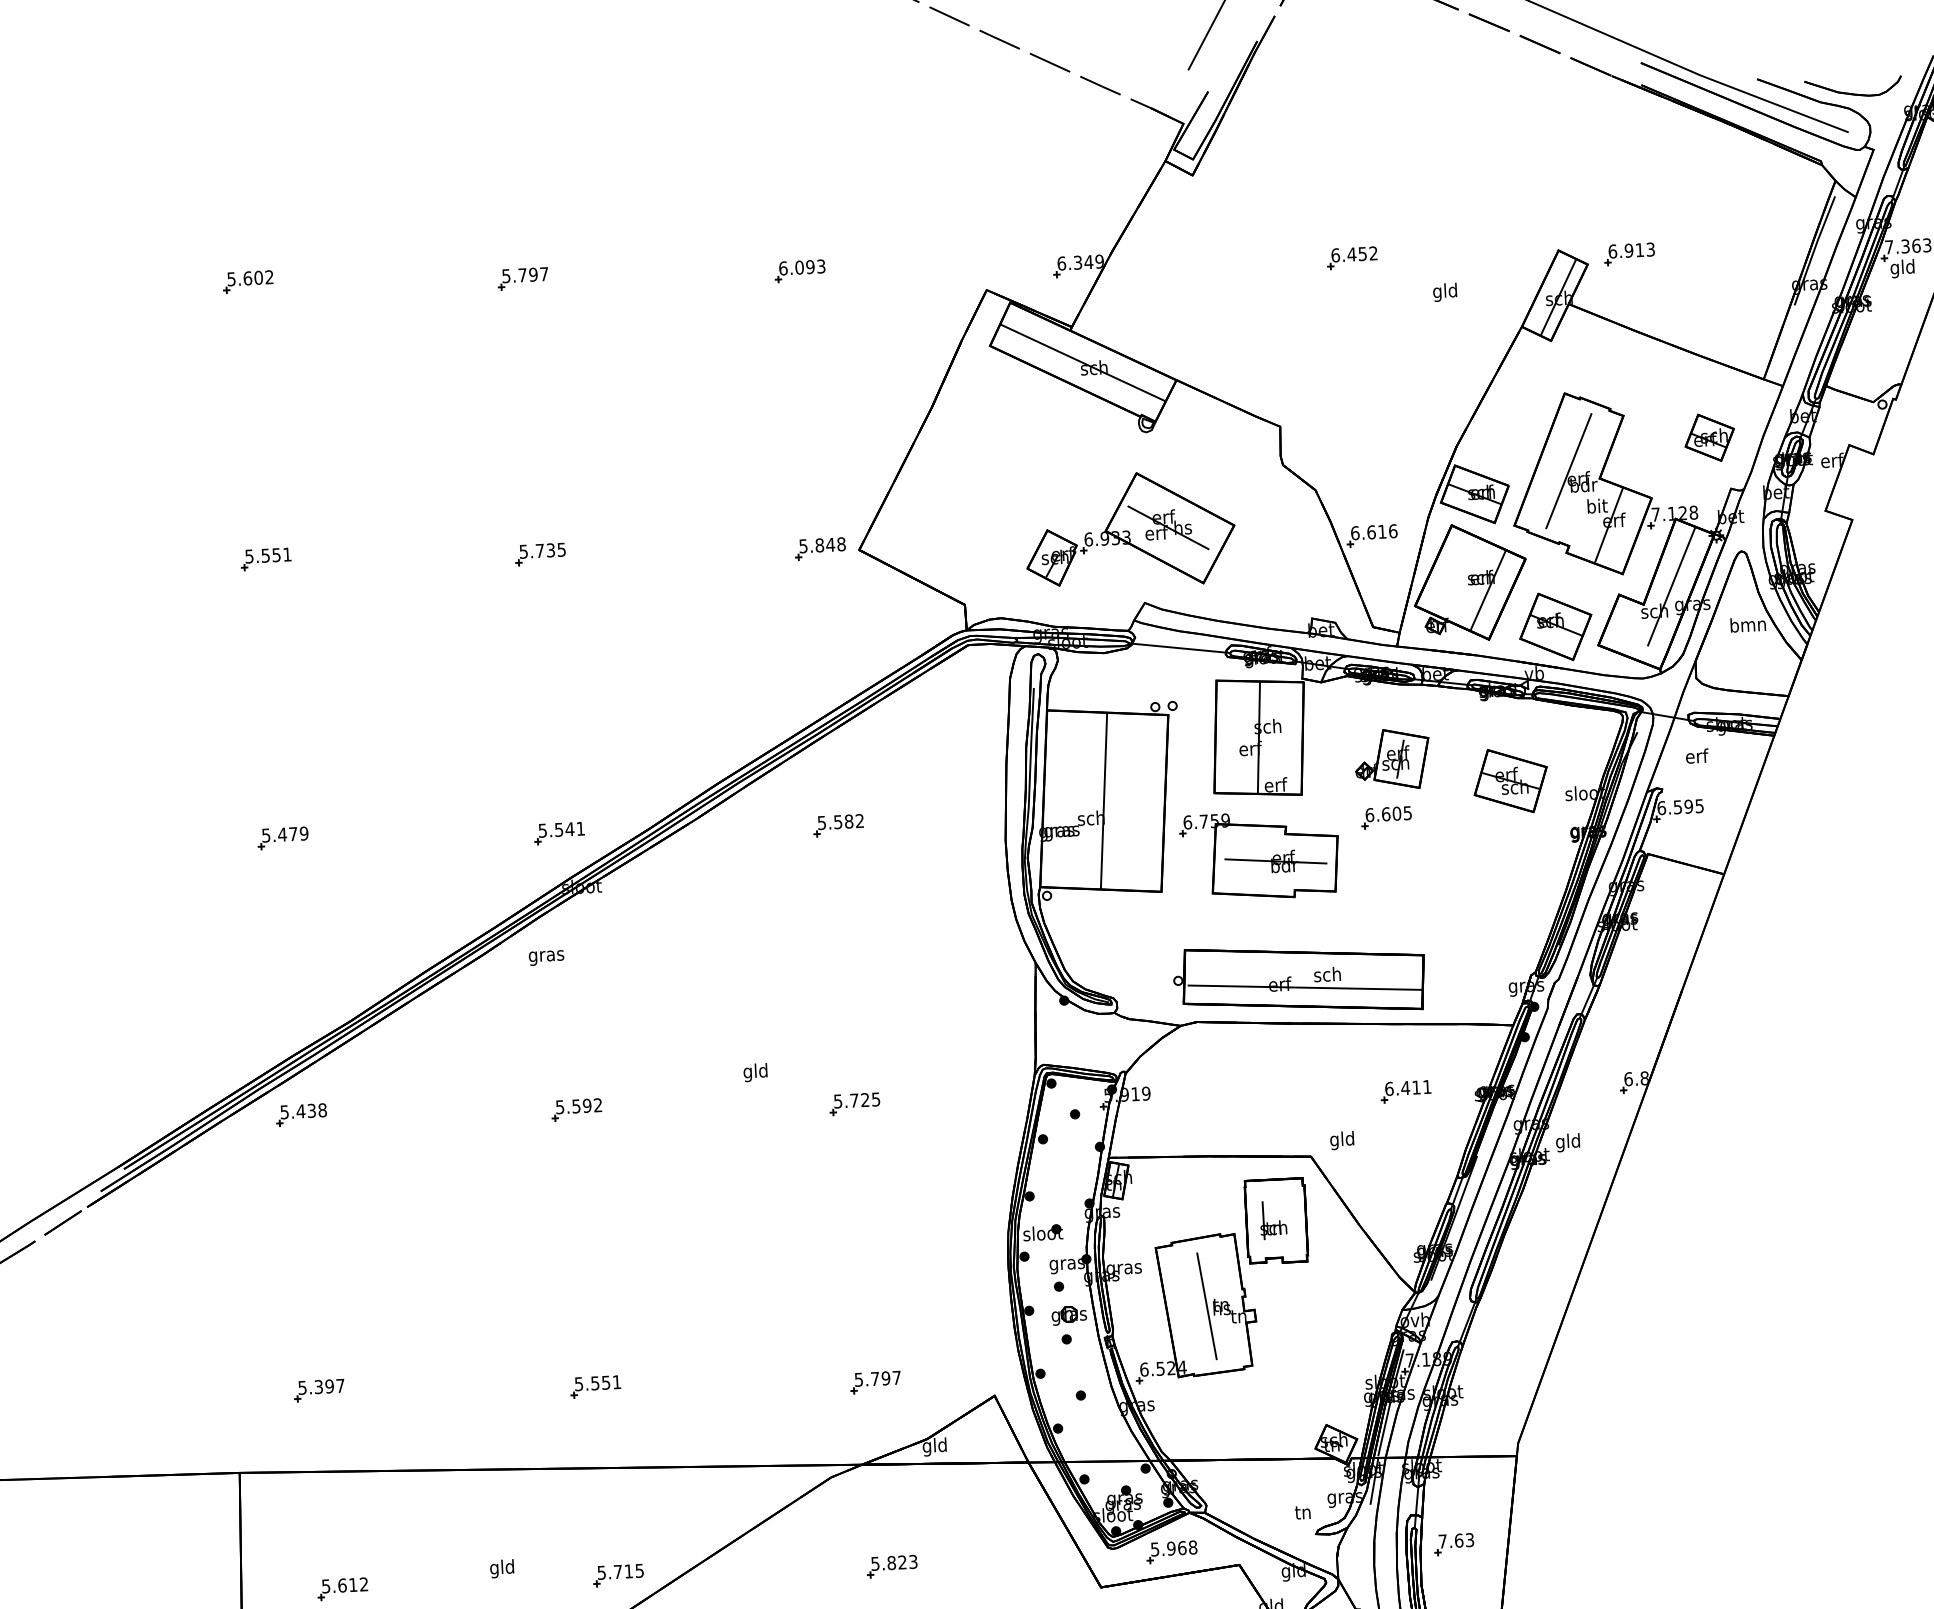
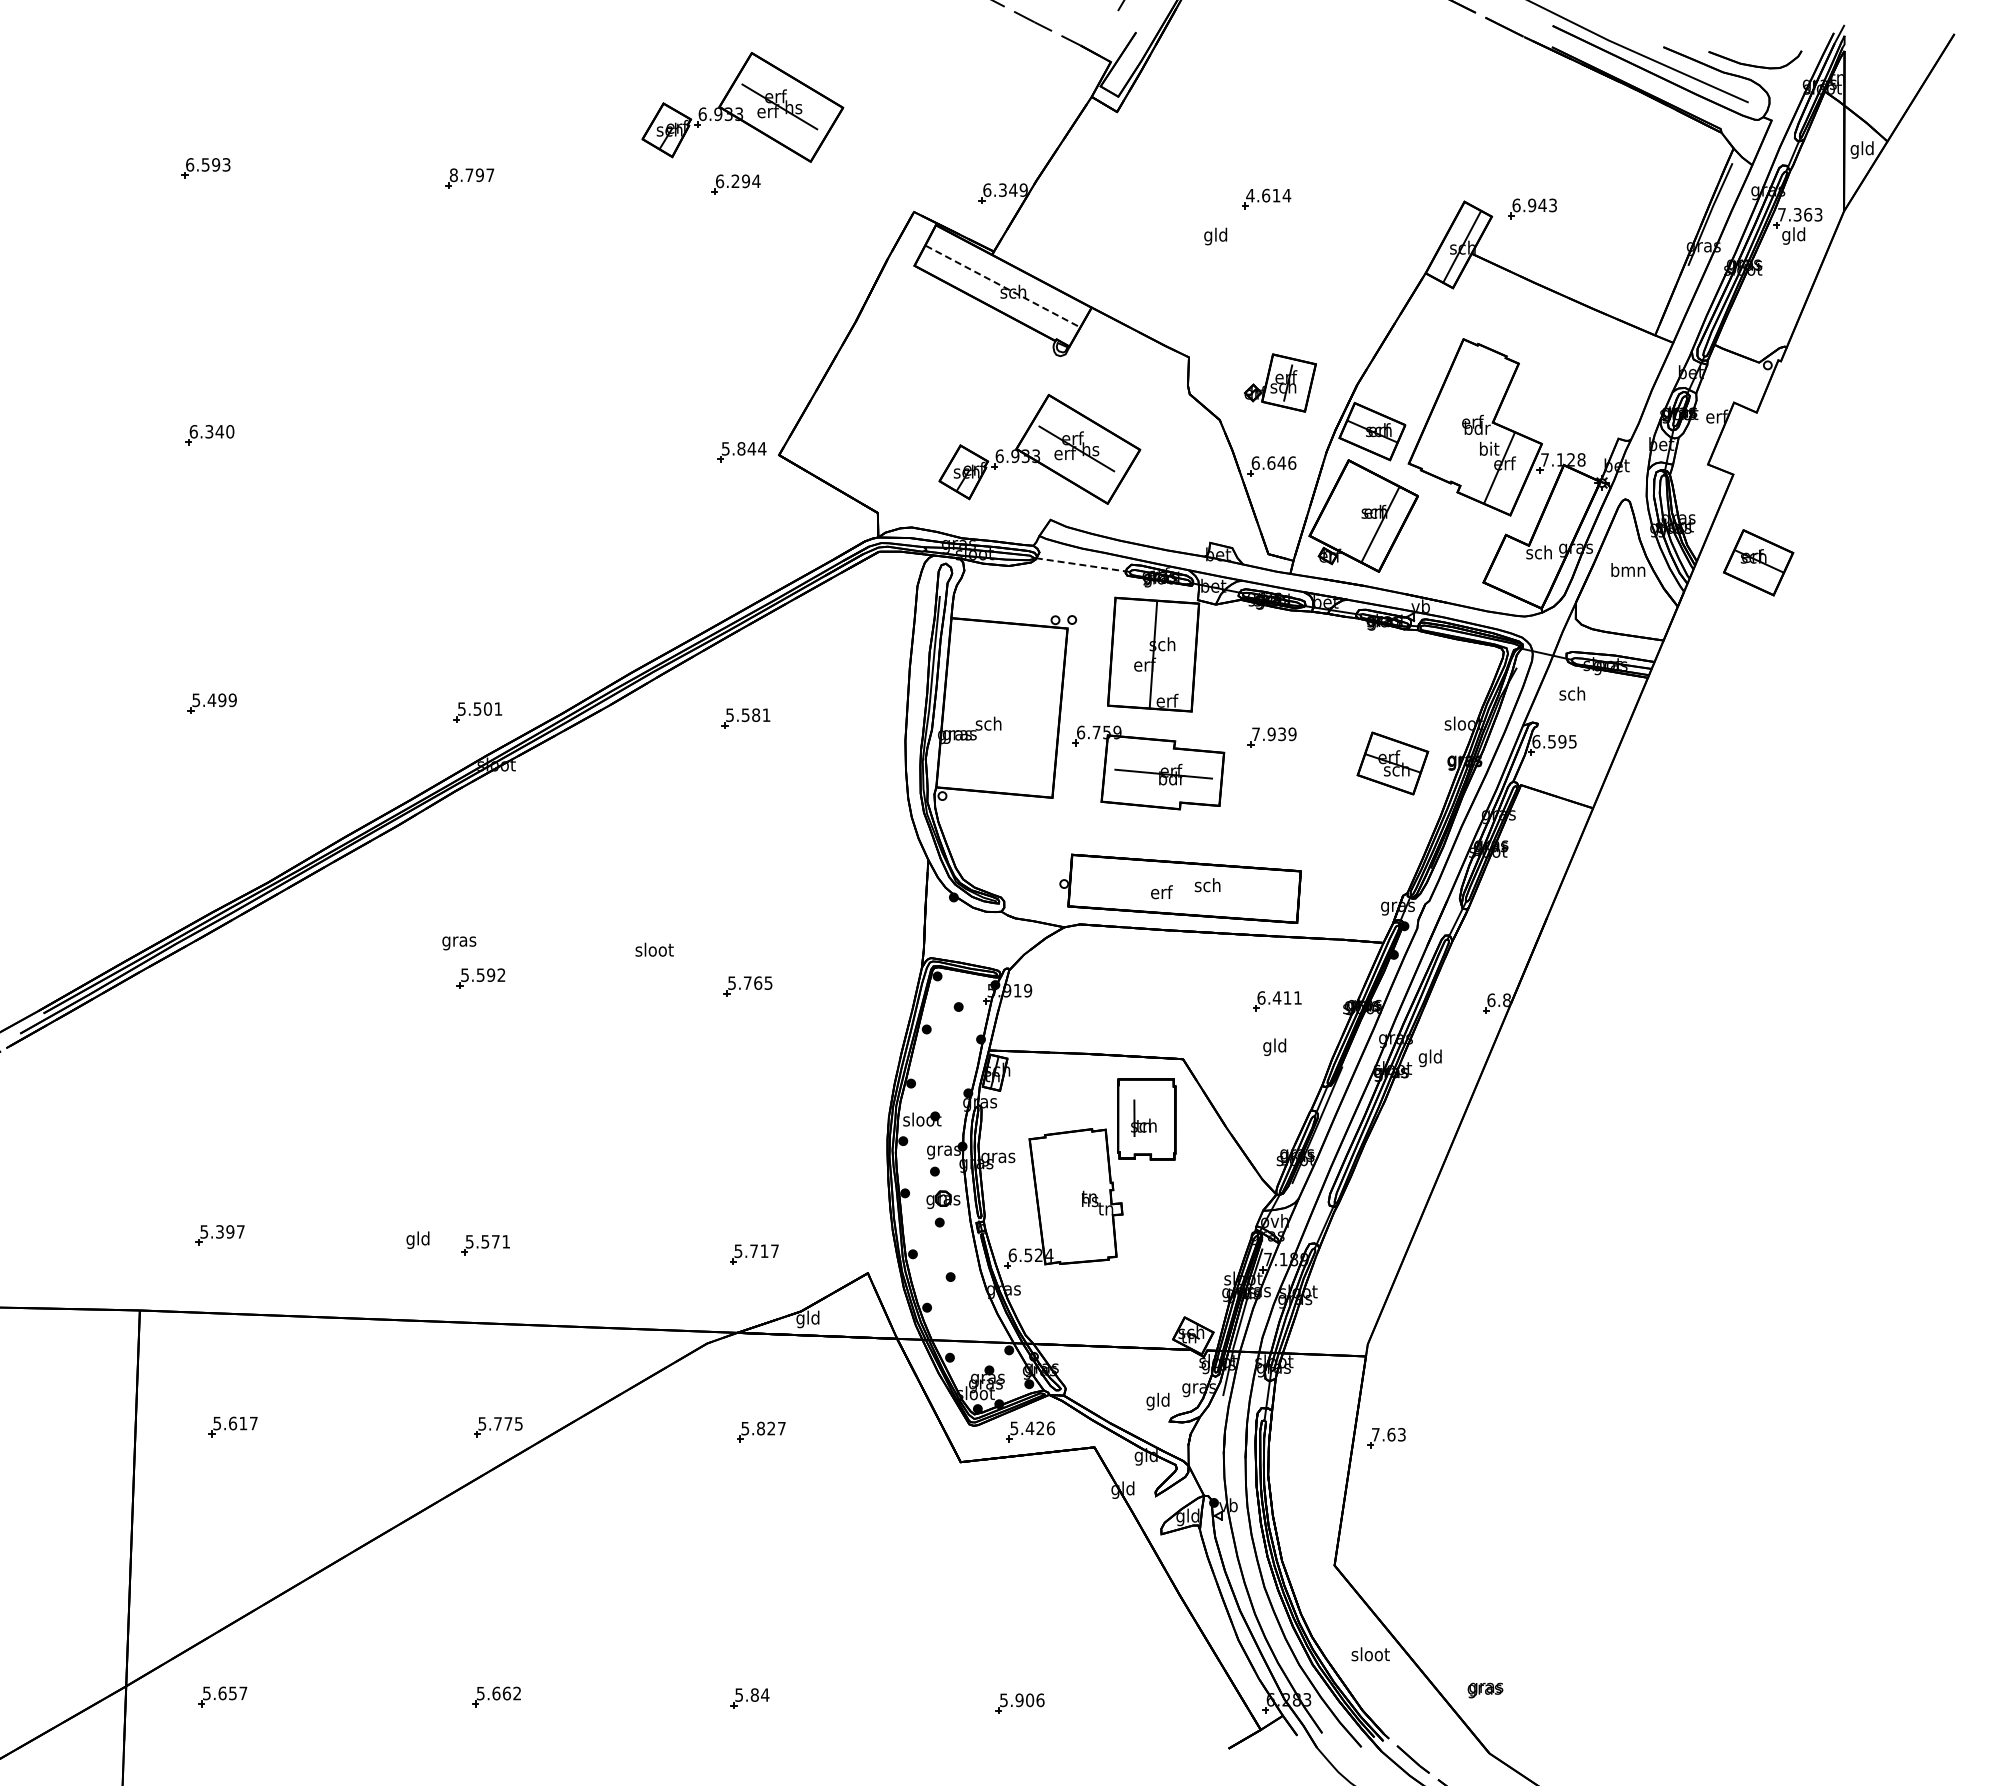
part: (802, 189) -> (742, 106), added
text: (1639, 250) -> (1542, 205), 6.913 -> 6.943
text: (1354, 254) -> (1268, 195), 6.452 -> 4.614
text: (809, 267) -> (745, 181), 6.093 -> 6.294
text: (506, 276) -> (453, 175), 5.797 -> 8.797
text: (250, 277) -> (208, 164), 5.602 -> 6.593
text: (1444, 292) -> (1215, 236), moved
line: (1082, 362) -> (1002, 286), solid -> dashed
part: (1709, 437) -> (1600, 388), removed
line: (1568, 470) -> (1463, 413), removed
text: (1381, 531) -> (1281, 462), 6.616 -> 6.646
text: (841, 543) -> (762, 448), 5.848 -> 5.844
part: (539, 554) -> (472, 443), removed
text: (267, 555) -> (211, 431), 5.551 -> 6.340
line: (1671, 586) -> (1556, 529), removed
part: (1555, 626) -> (1758, 562), moved
line: (1179, 647) -> (1081, 564), solid -> dashed
text: (1696, 756) -> (1572, 693), erf -> sch
part: (1392, 758) -> (1280, 382), moved
part: (1510, 781) -> (1392, 763), moved
line: (1103, 800) -> (1001, 707), removed
text: (1389, 814) -> (1274, 734), 6.605 -> 7.939
text: (859, 820) -> (766, 714), 5.582 -> 5.581
text: (569, 828) -> (487, 708), 5.541 -> 5.501
text: (293, 834) -> (222, 700), 5.479 -> 5.499
text: (546, 958) -> (459, 943), moved
line: (1305, 987) -> (1185, 896), removed
text: (755, 1072) -> (654, 951), gld -> sloot
text: (865, 1099) -> (758, 982), 5.725 -> 5.765
part: (301, 1114) -> (216, 969), removed
text: (1341, 1139) -> (1274, 1046), moved
line: (1206, 1306) -> (1075, 1197), removed
text: (886, 1378) -> (764, 1251), 5.797 -> 5.717
text: (605, 1382) -> (495, 1241), 5.551 -> 5.571
text: (1302, 1513) -> (1157, 1401), tn -> gld
part: (1454, 1544) -> (1386, 1438), moved
text: (1182, 1548) -> (1040, 1428), 5.968 -> 5.426
text: (913, 1561) -> (781, 1428), 5.823 -> 5.827
text: (501, 1568) -> (417, 1239), moved
text: (628, 1571) -> (508, 1423), 5.715 -> 5.775
text: (363, 1584) -> (253, 1423), 5.612 -> 5.617

